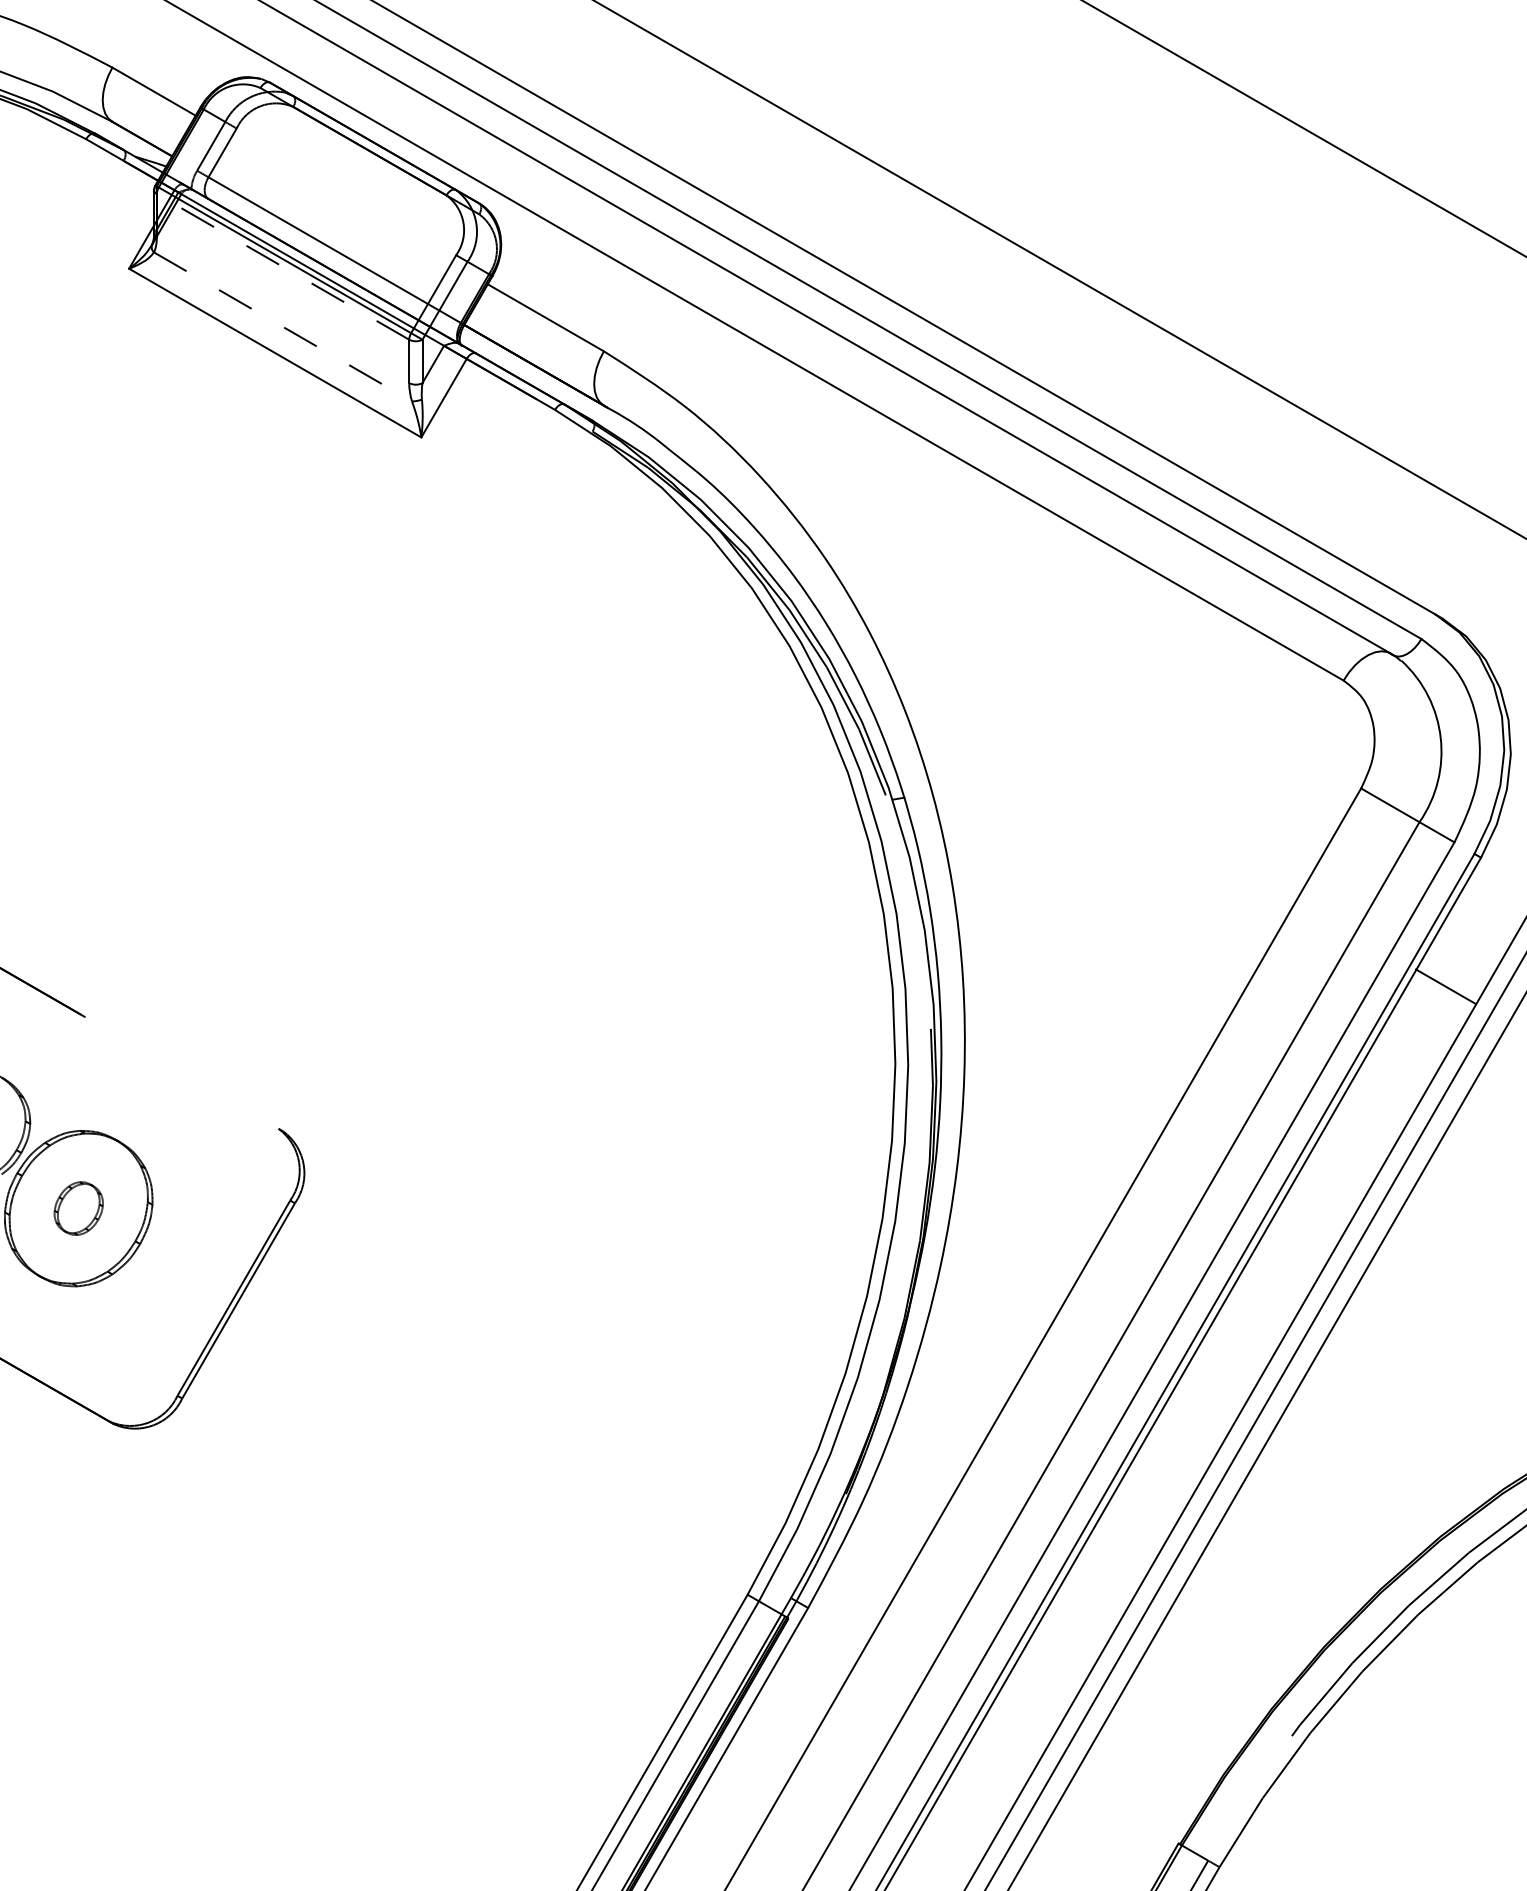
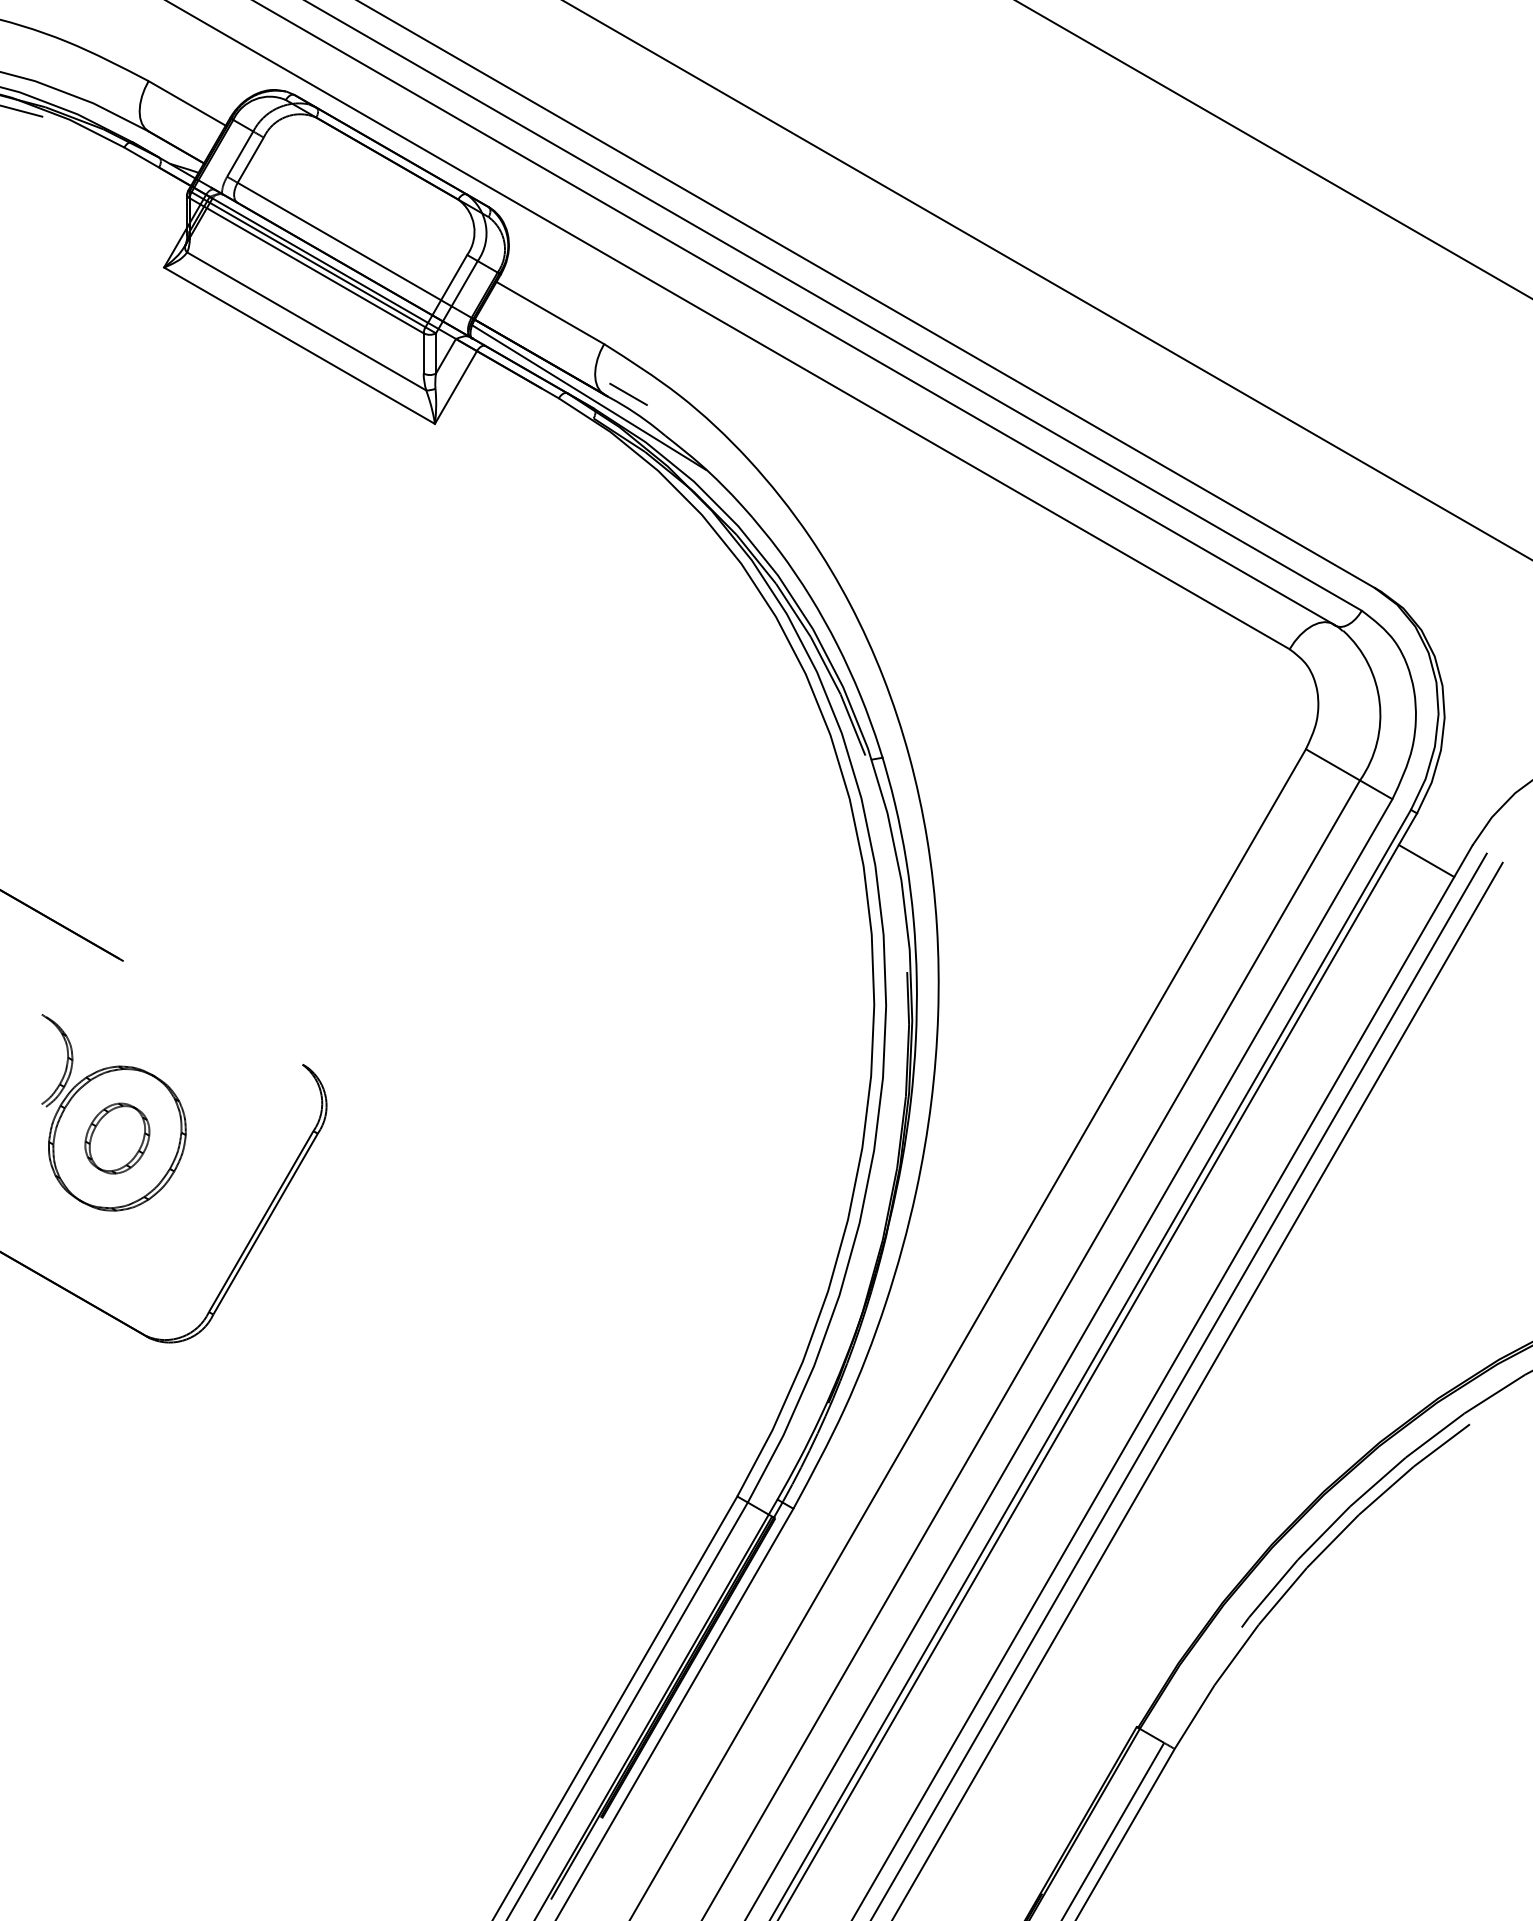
line: (282, 266) -> (306, 265), dashed -> solid
line: (283, 326) -> (307, 321), dashed -> solid
line: (630, 404) -> (628, 393), added
line: (588, 408) -> (589, 397), added
line: (1445, 987) -> (1426, 861), moved
part: (78, 1208) -> (117, 1138), size x1.43

